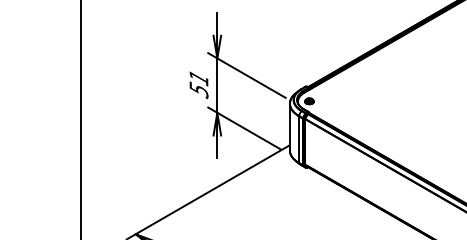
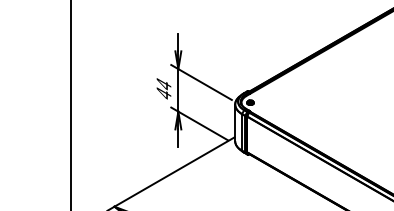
text: (198, 84) -> (163, 89), 51 -> 44

